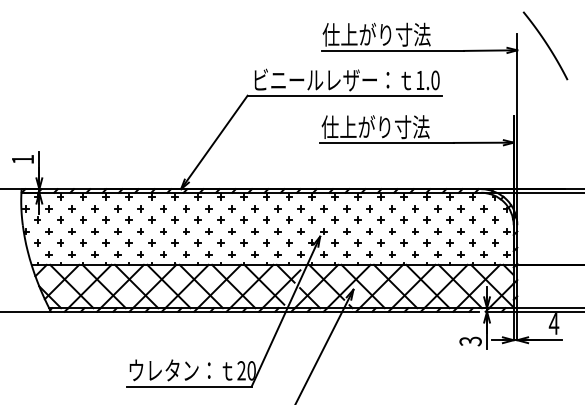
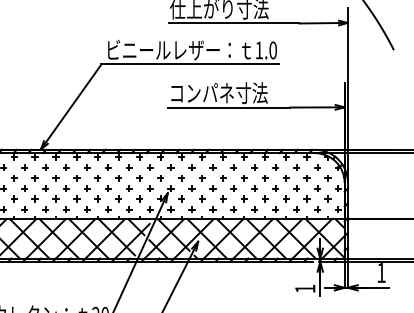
text: (356, 126) -> (200, 92), 仕上がり寸法 -> コンパネ寸法
text: (553, 323) -> (380, 272), 4 -> 1
text: (470, 341) -> (305, 288), 3 -> 1

